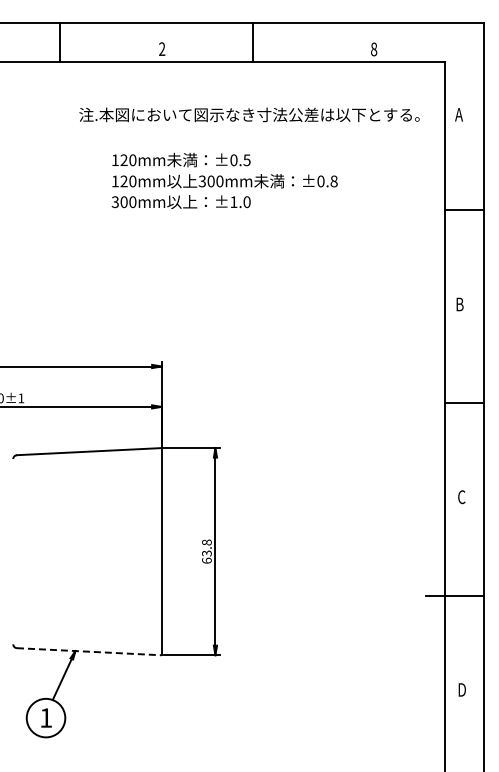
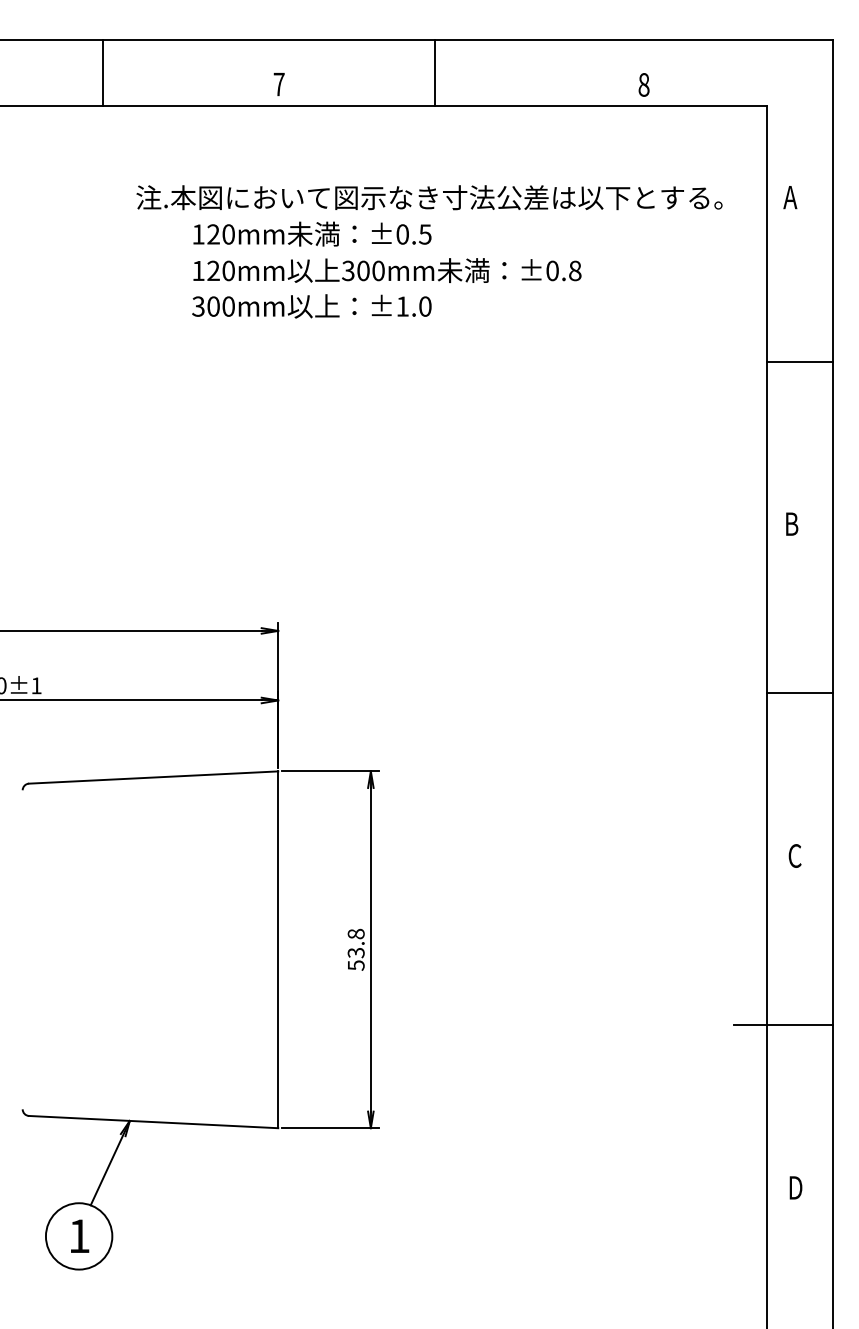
text: (162, 48) -> (279, 83), 2 -> 7
text: (224, 180) -> (386, 269), moved
text: (206, 560) -> (355, 964), 63.8 -> 53.8
line: (89, 651) -> (153, 1121), dashed -> solid

